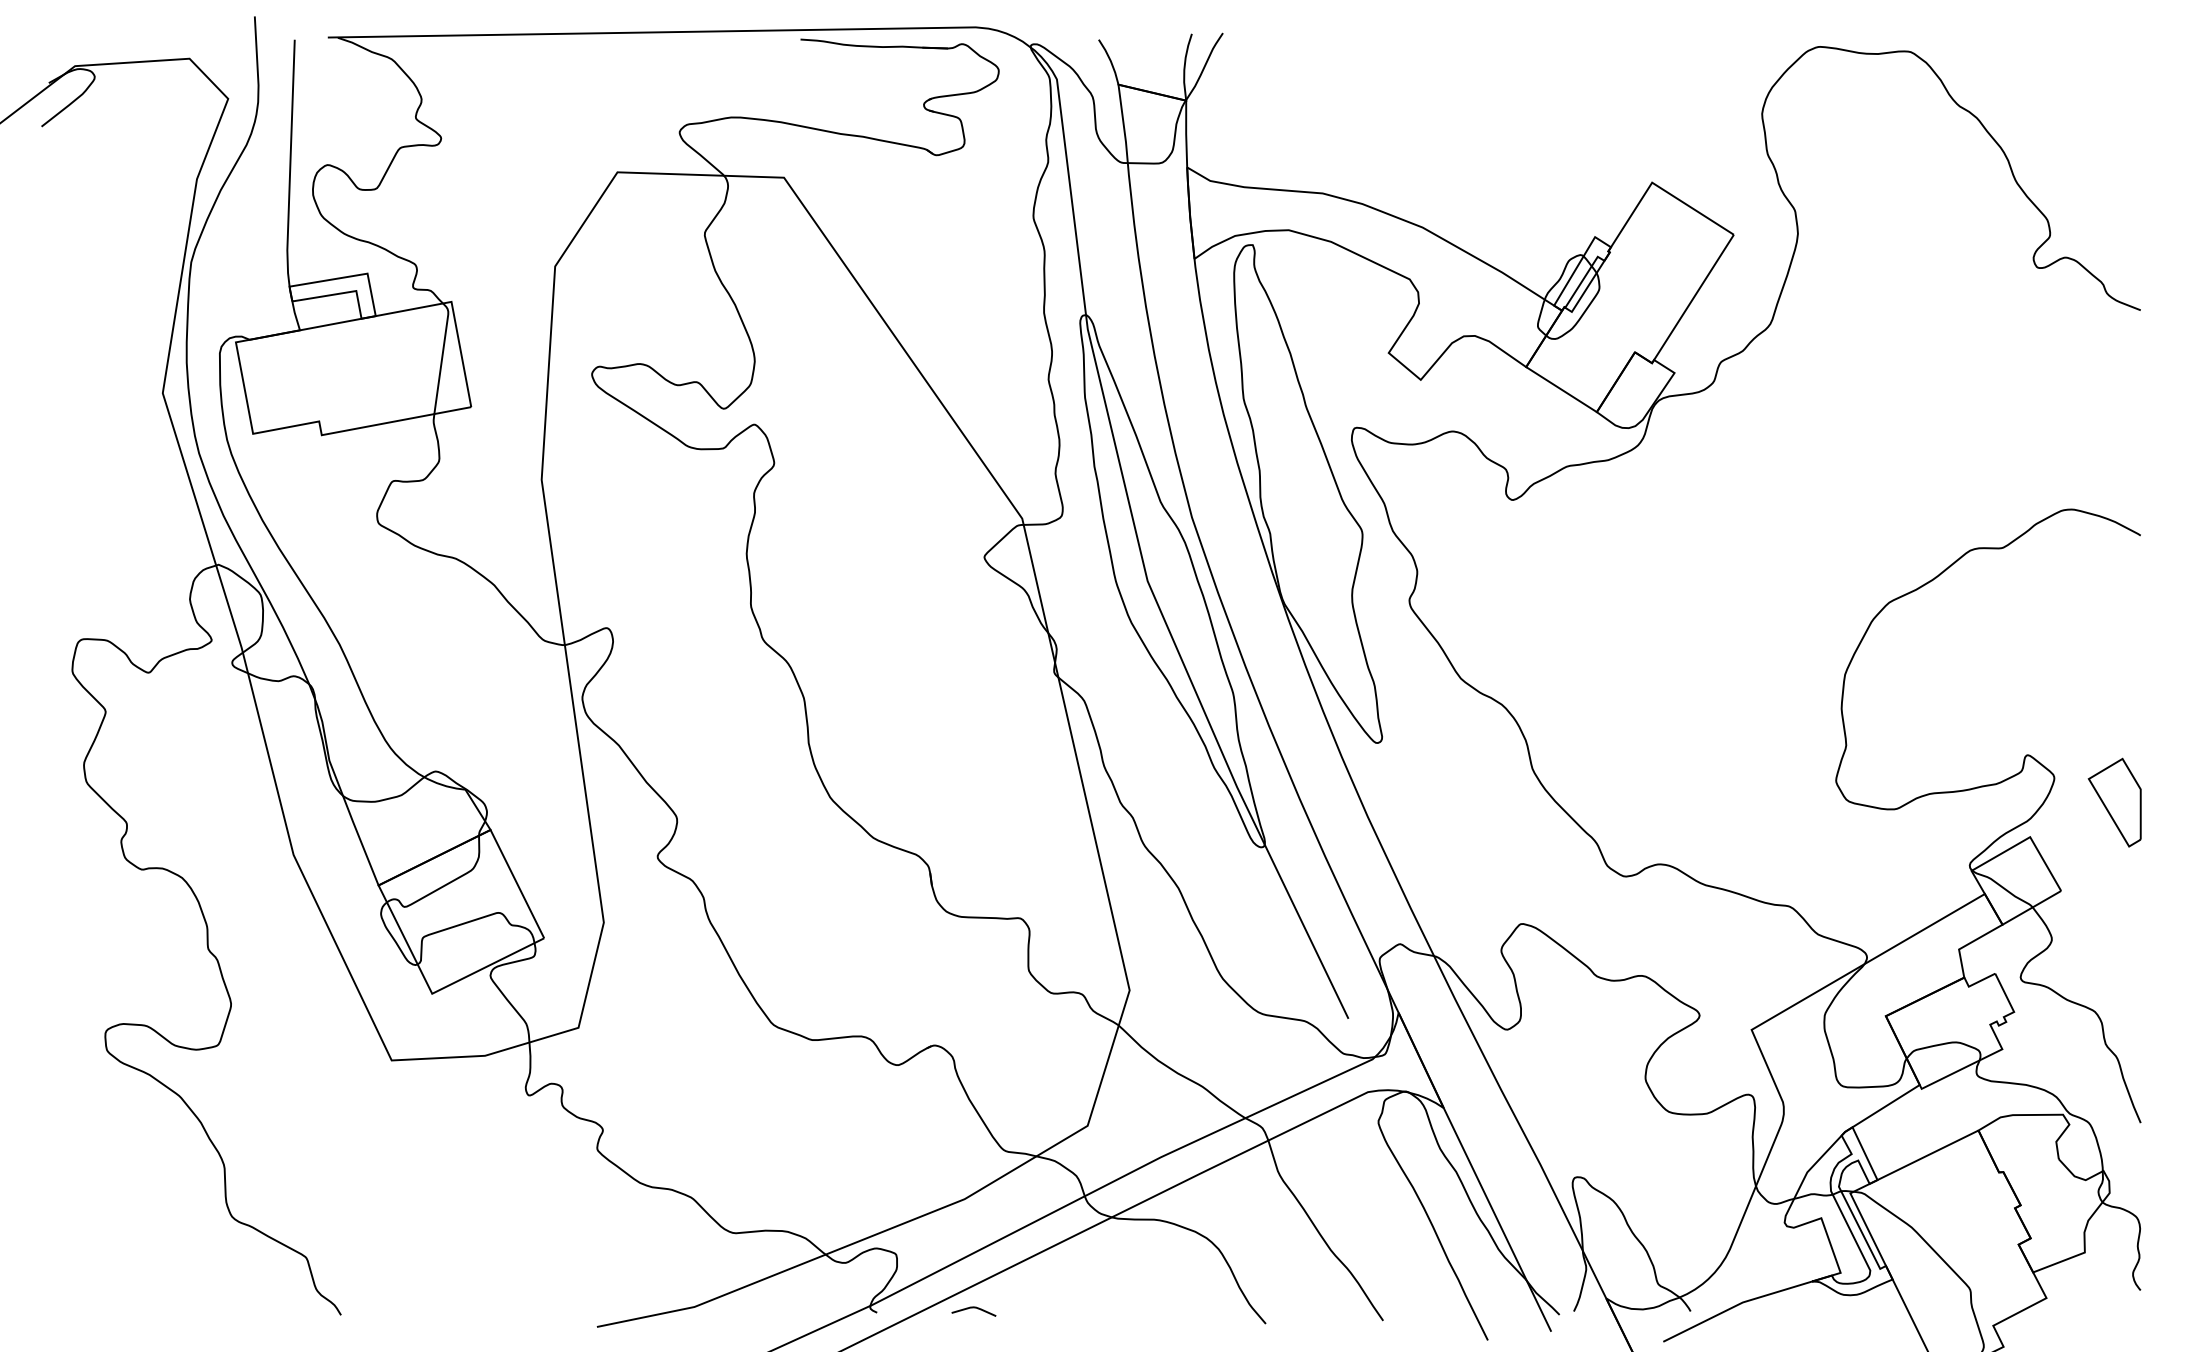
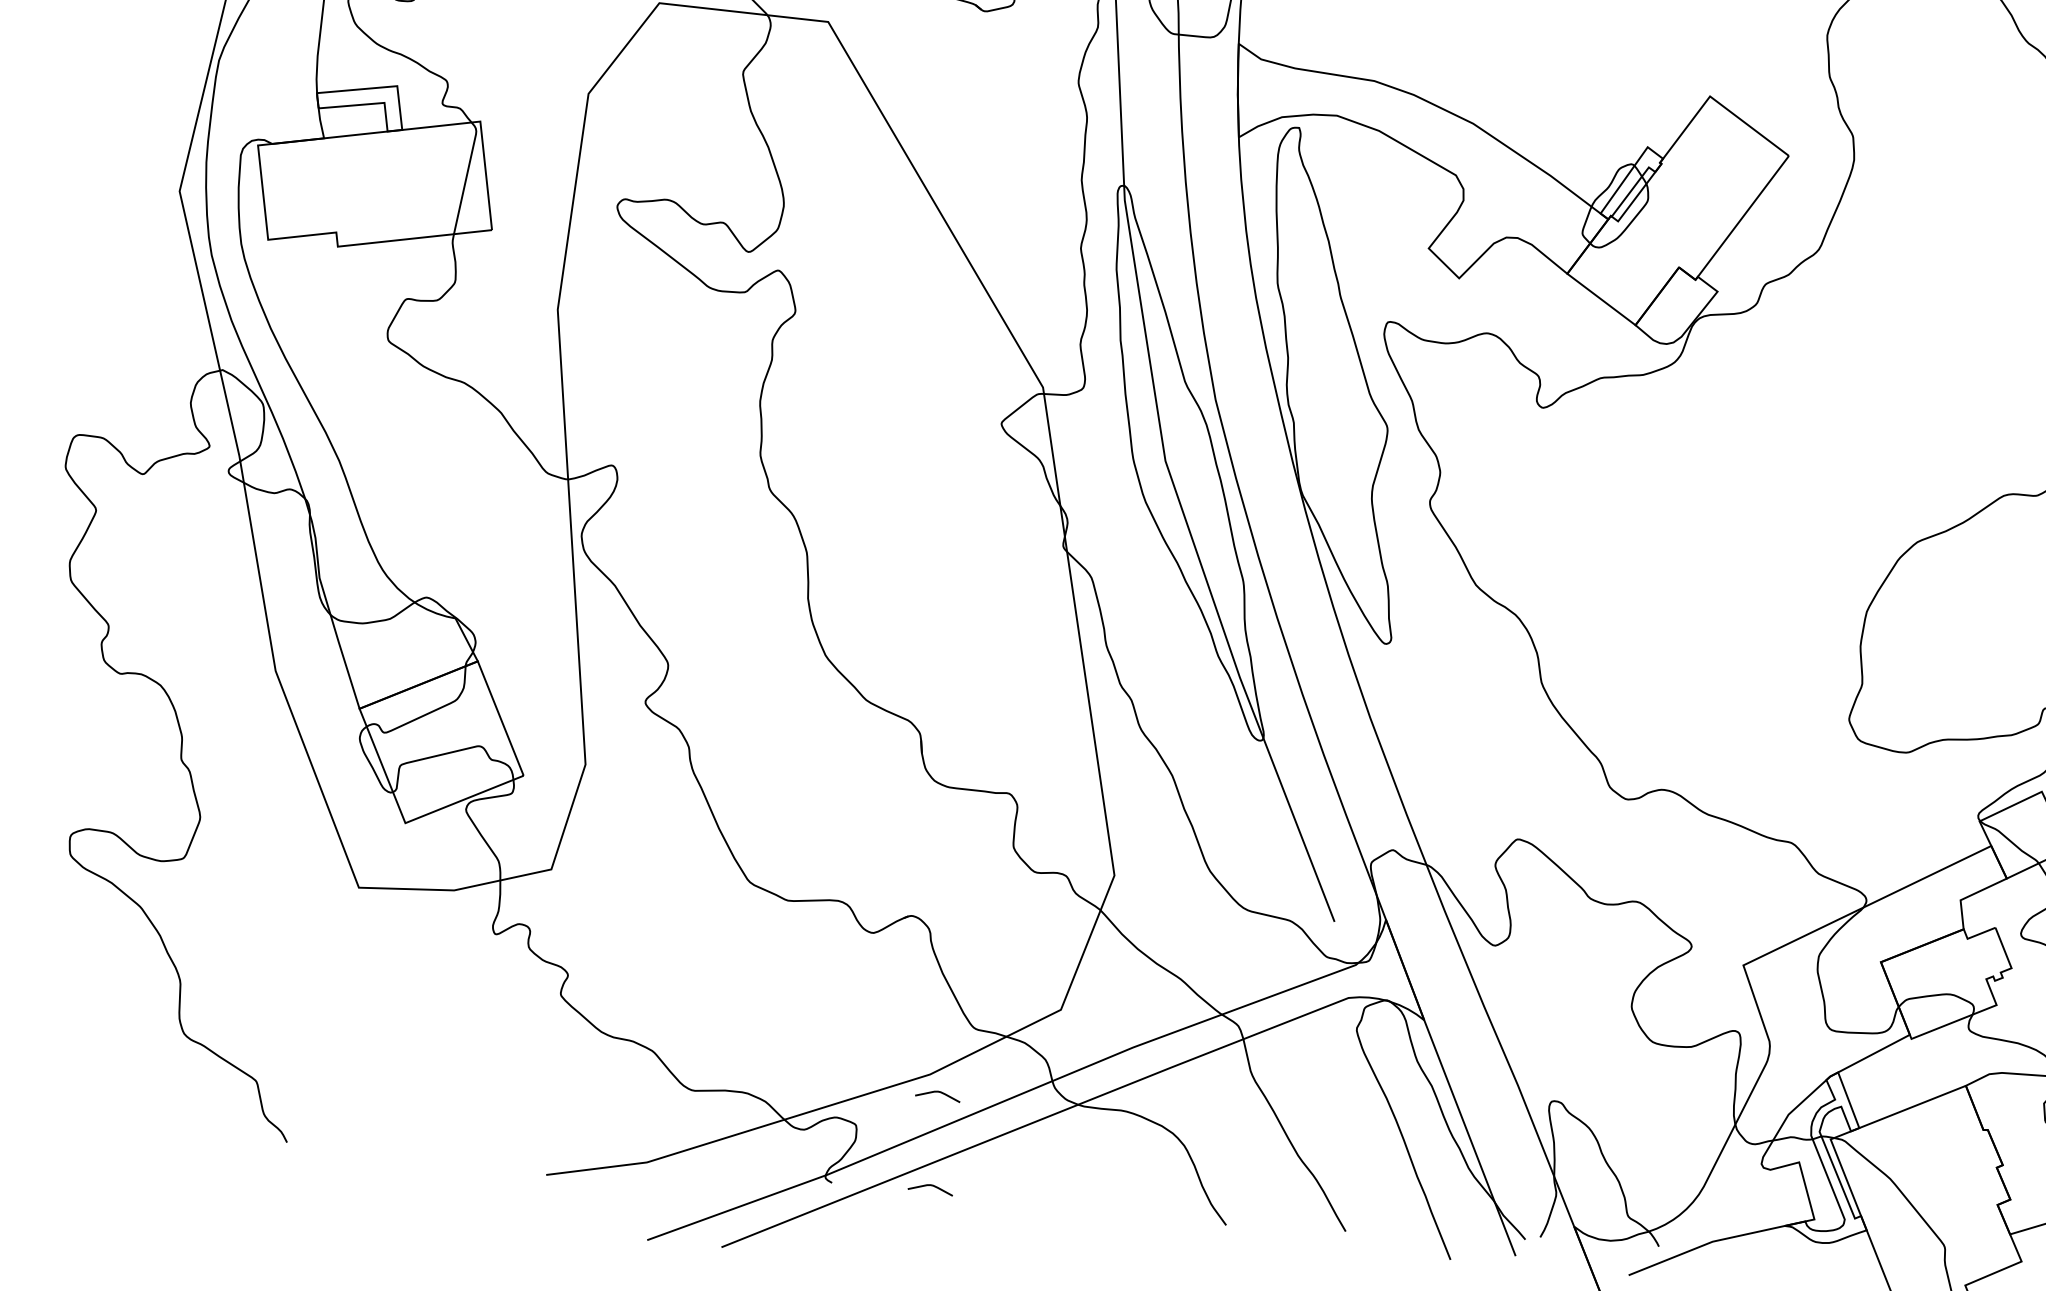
curve: (973, 1216) -> (937, 1092), added

